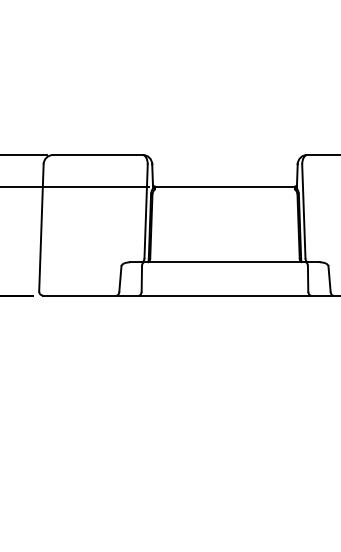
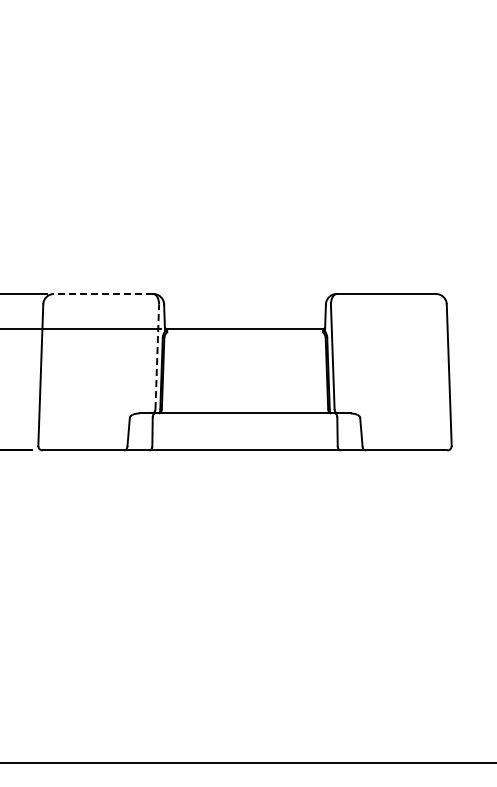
line: (97, 155) -> (103, 294), solid -> dashed
line: (146, 211) -> (157, 356), solid -> dashed

